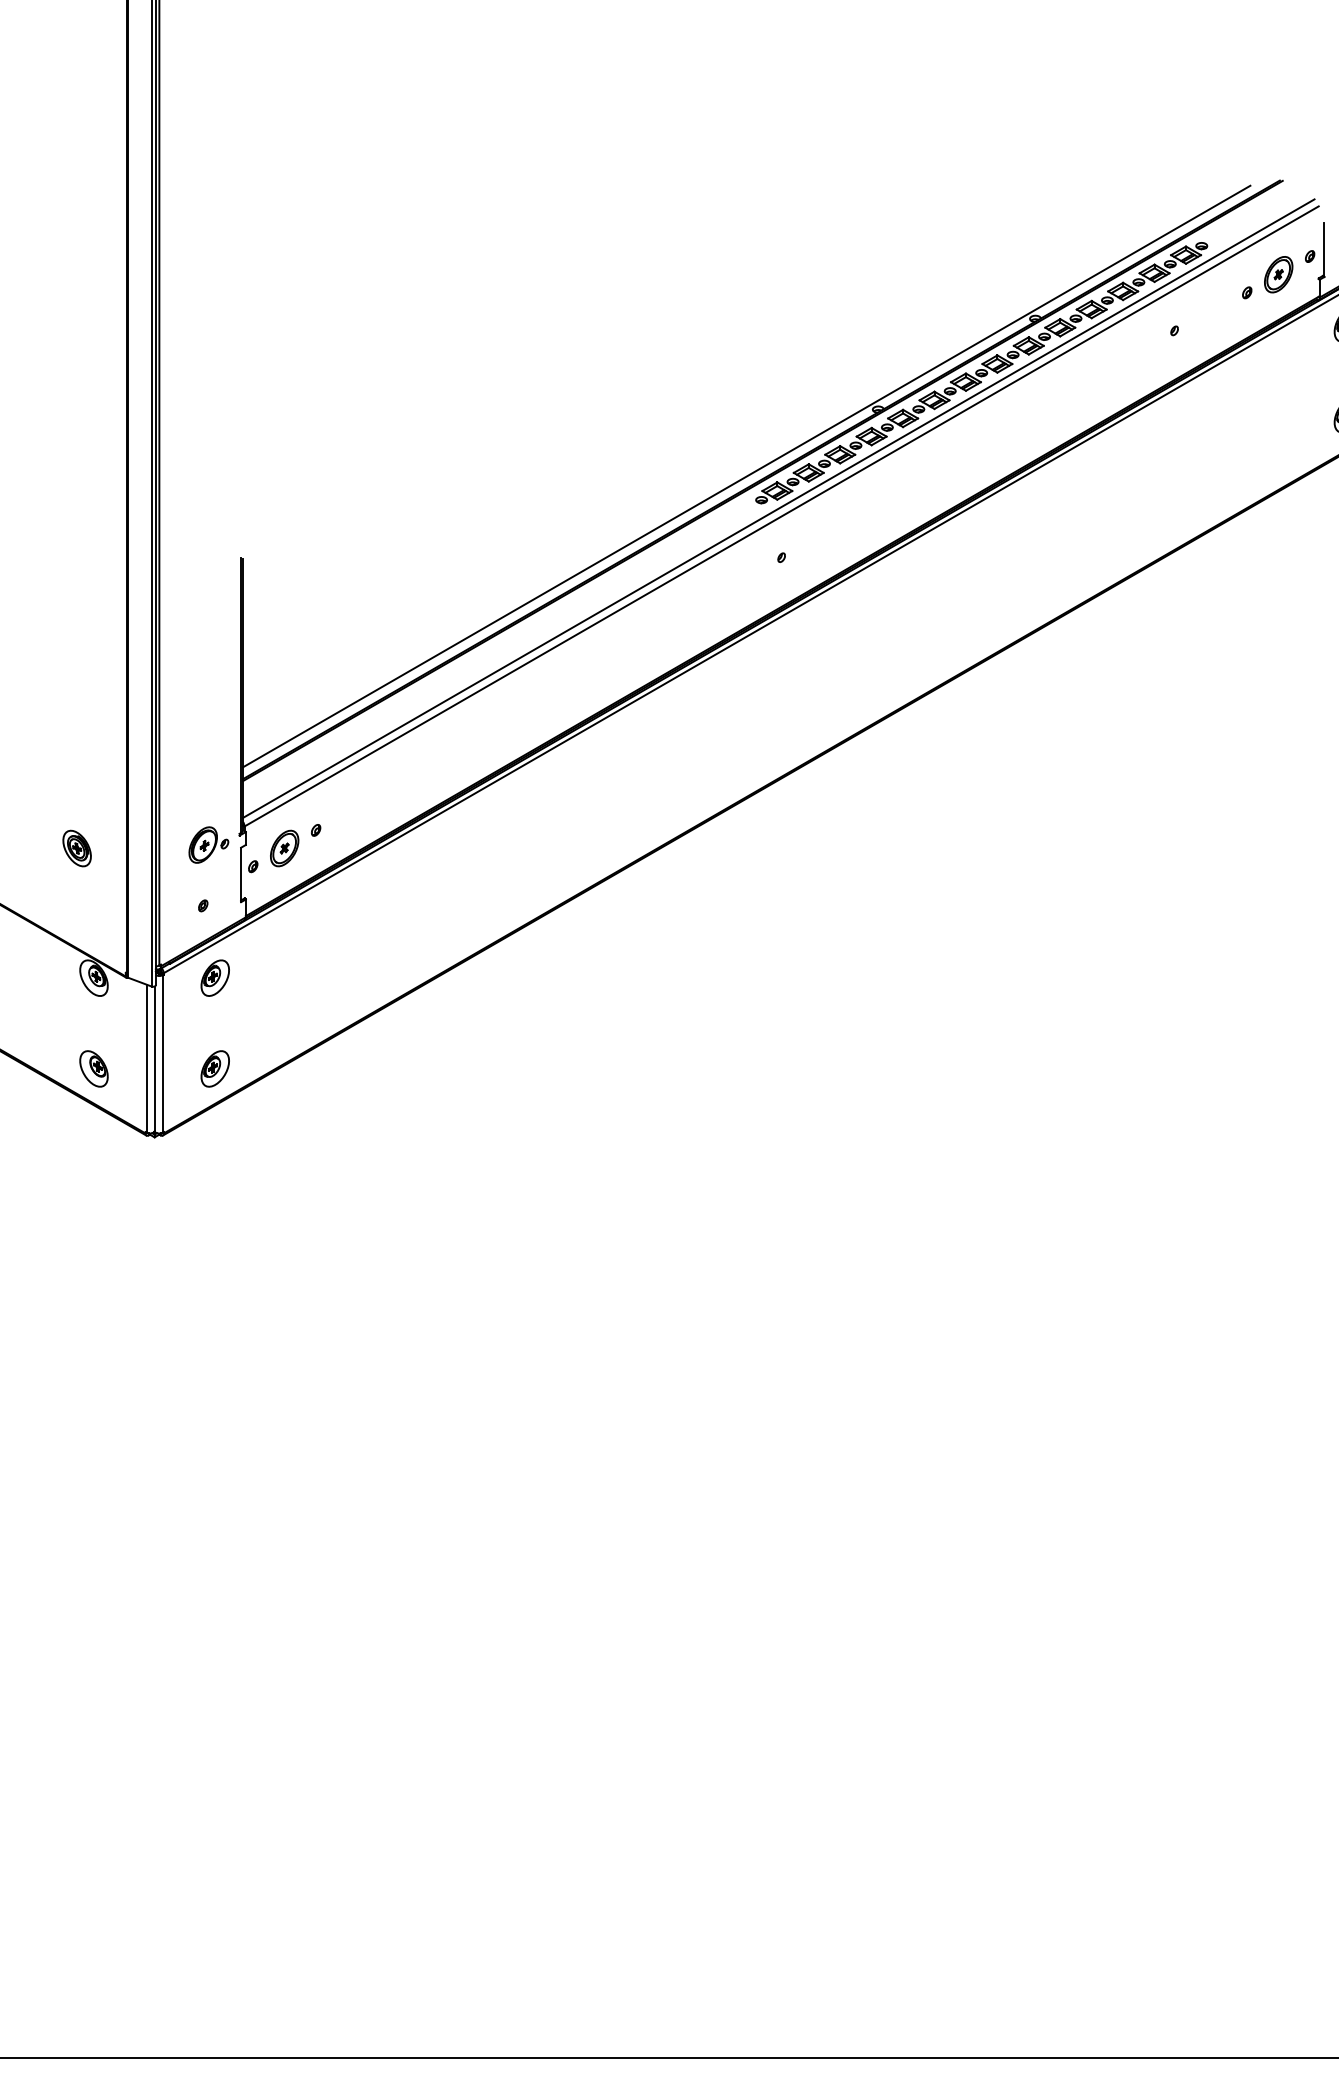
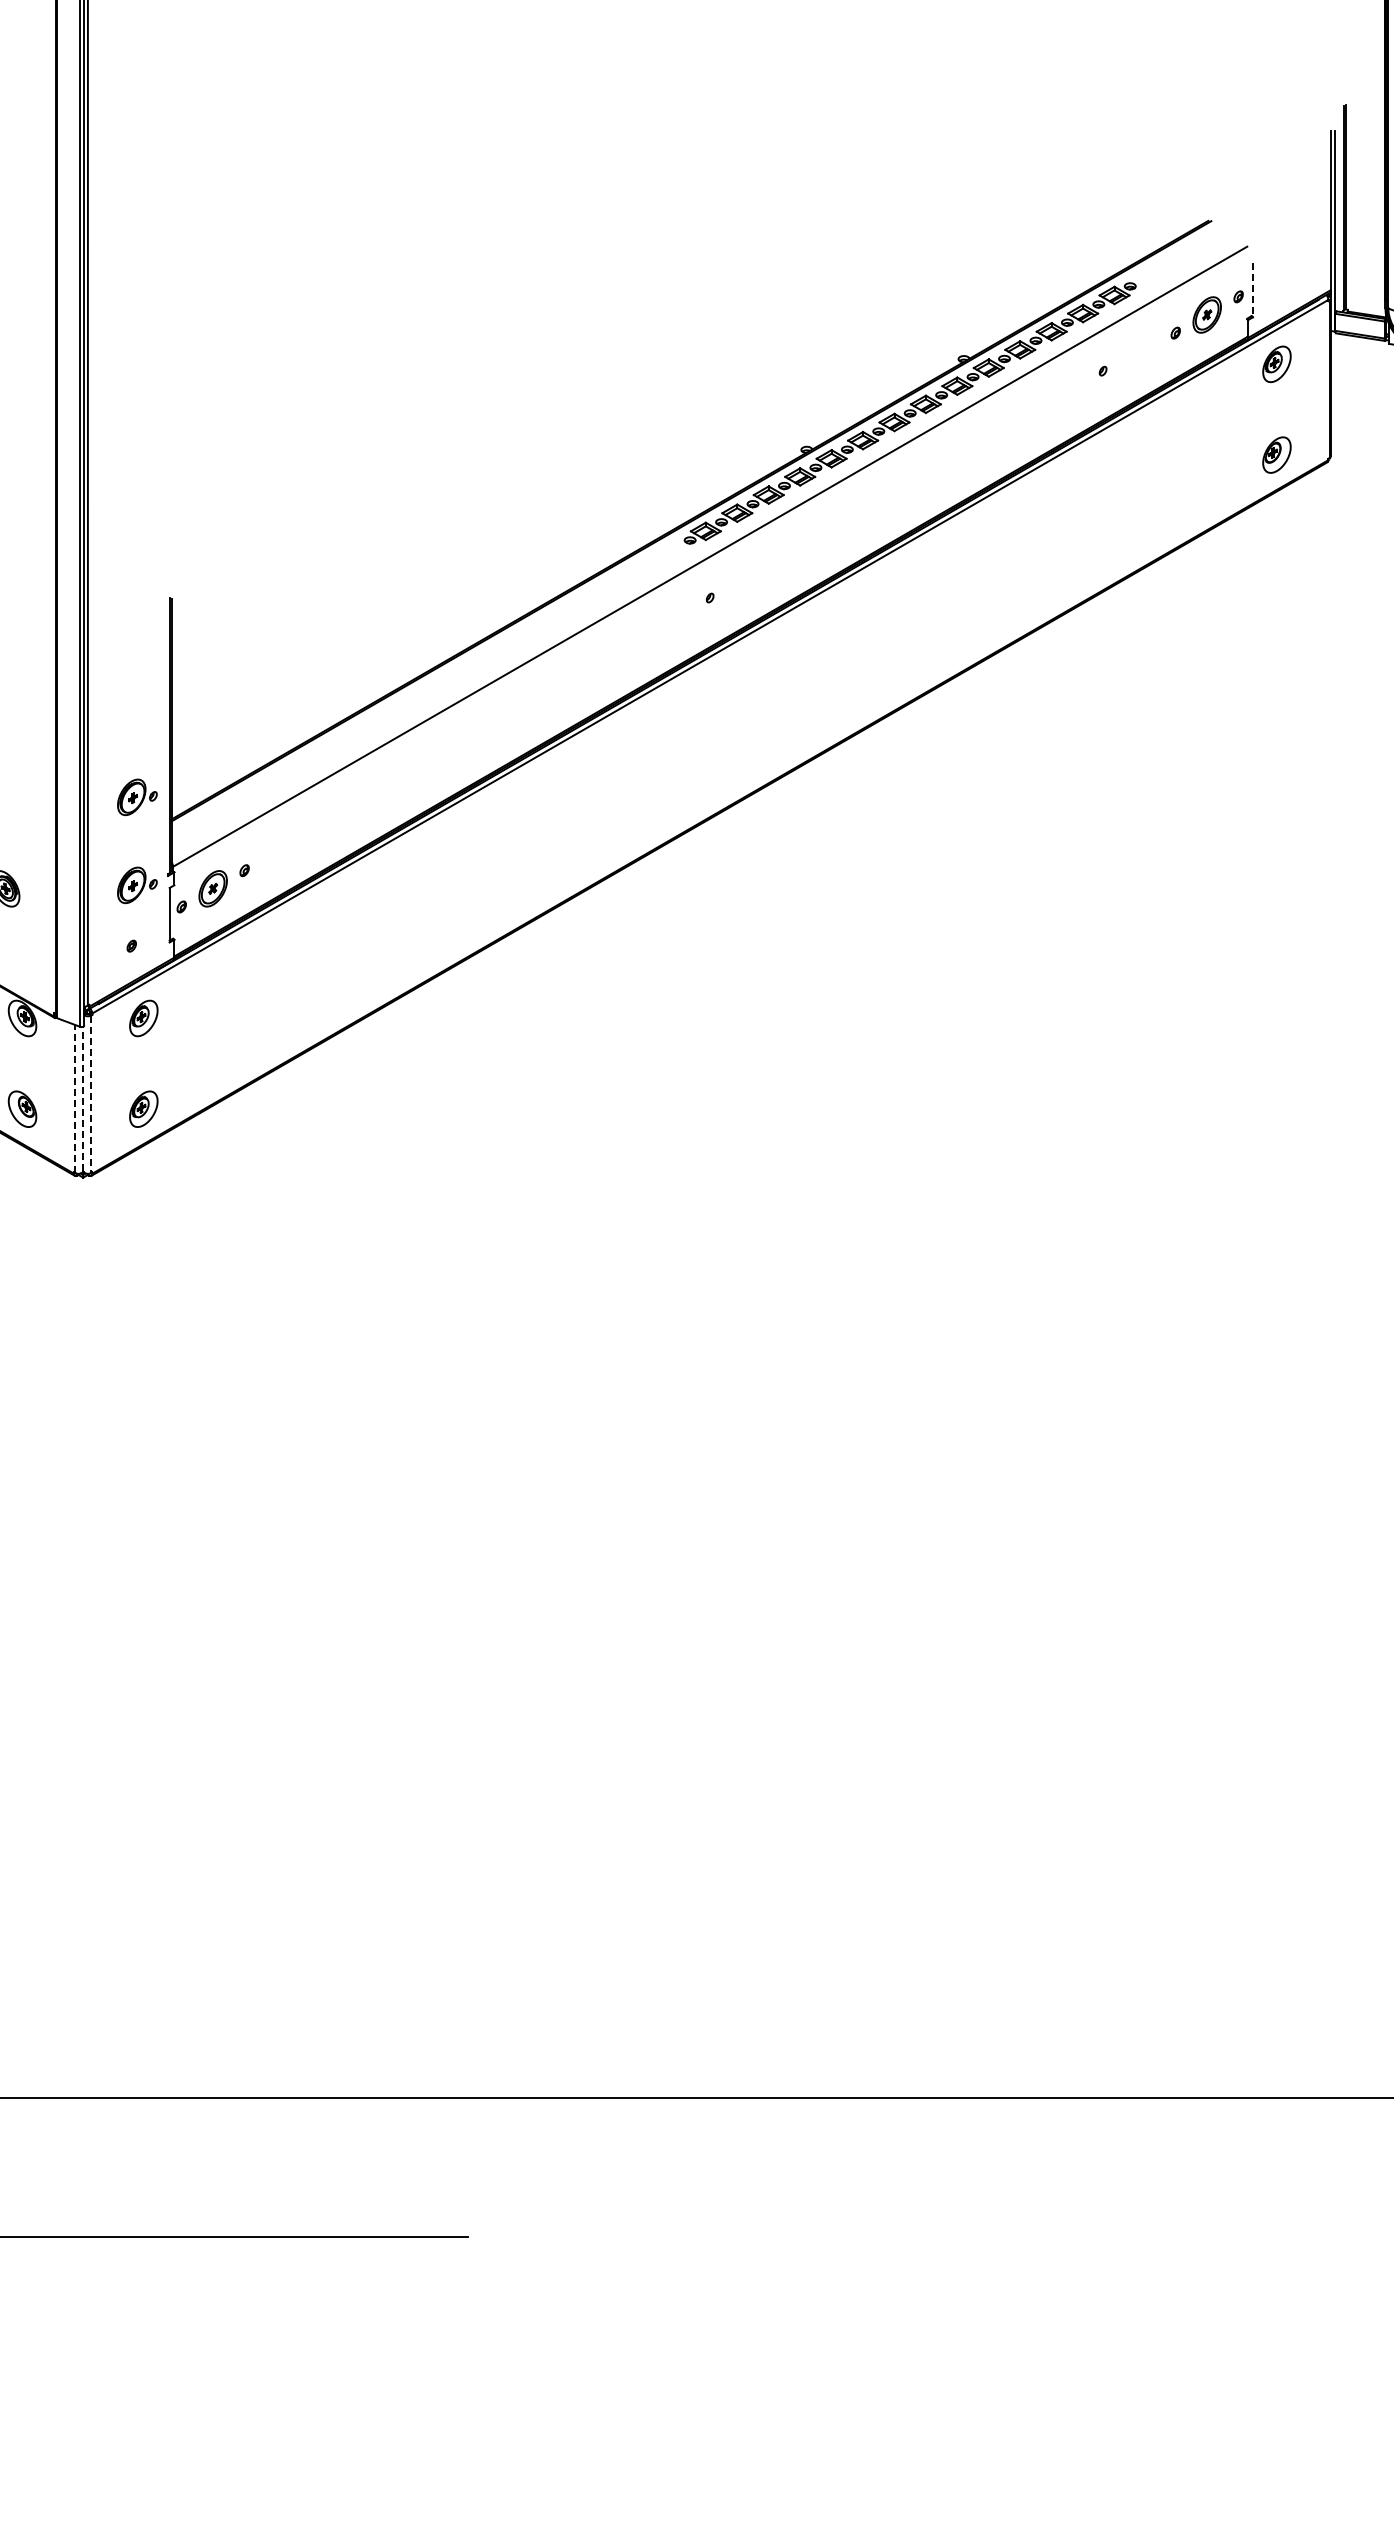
line: (1323, 250) -> (1252, 290), solid -> dashed
line: (745, 476) -> (674, 516), removed
line: (778, 508) -> (707, 548), removed
part: (208, 756) -> (137, 796), added
line: (162, 1054) -> (91, 1094), solid -> dashed
line: (146, 1058) -> (75, 1098), solid -> dashed
line: (154, 1058) -> (83, 1098), solid -> dashed

